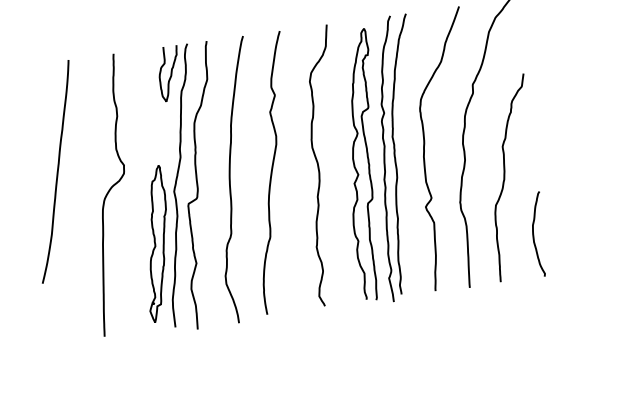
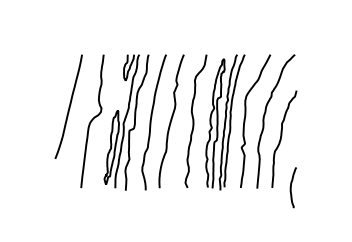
curve: (534, 234) -> (291, 187), moved

